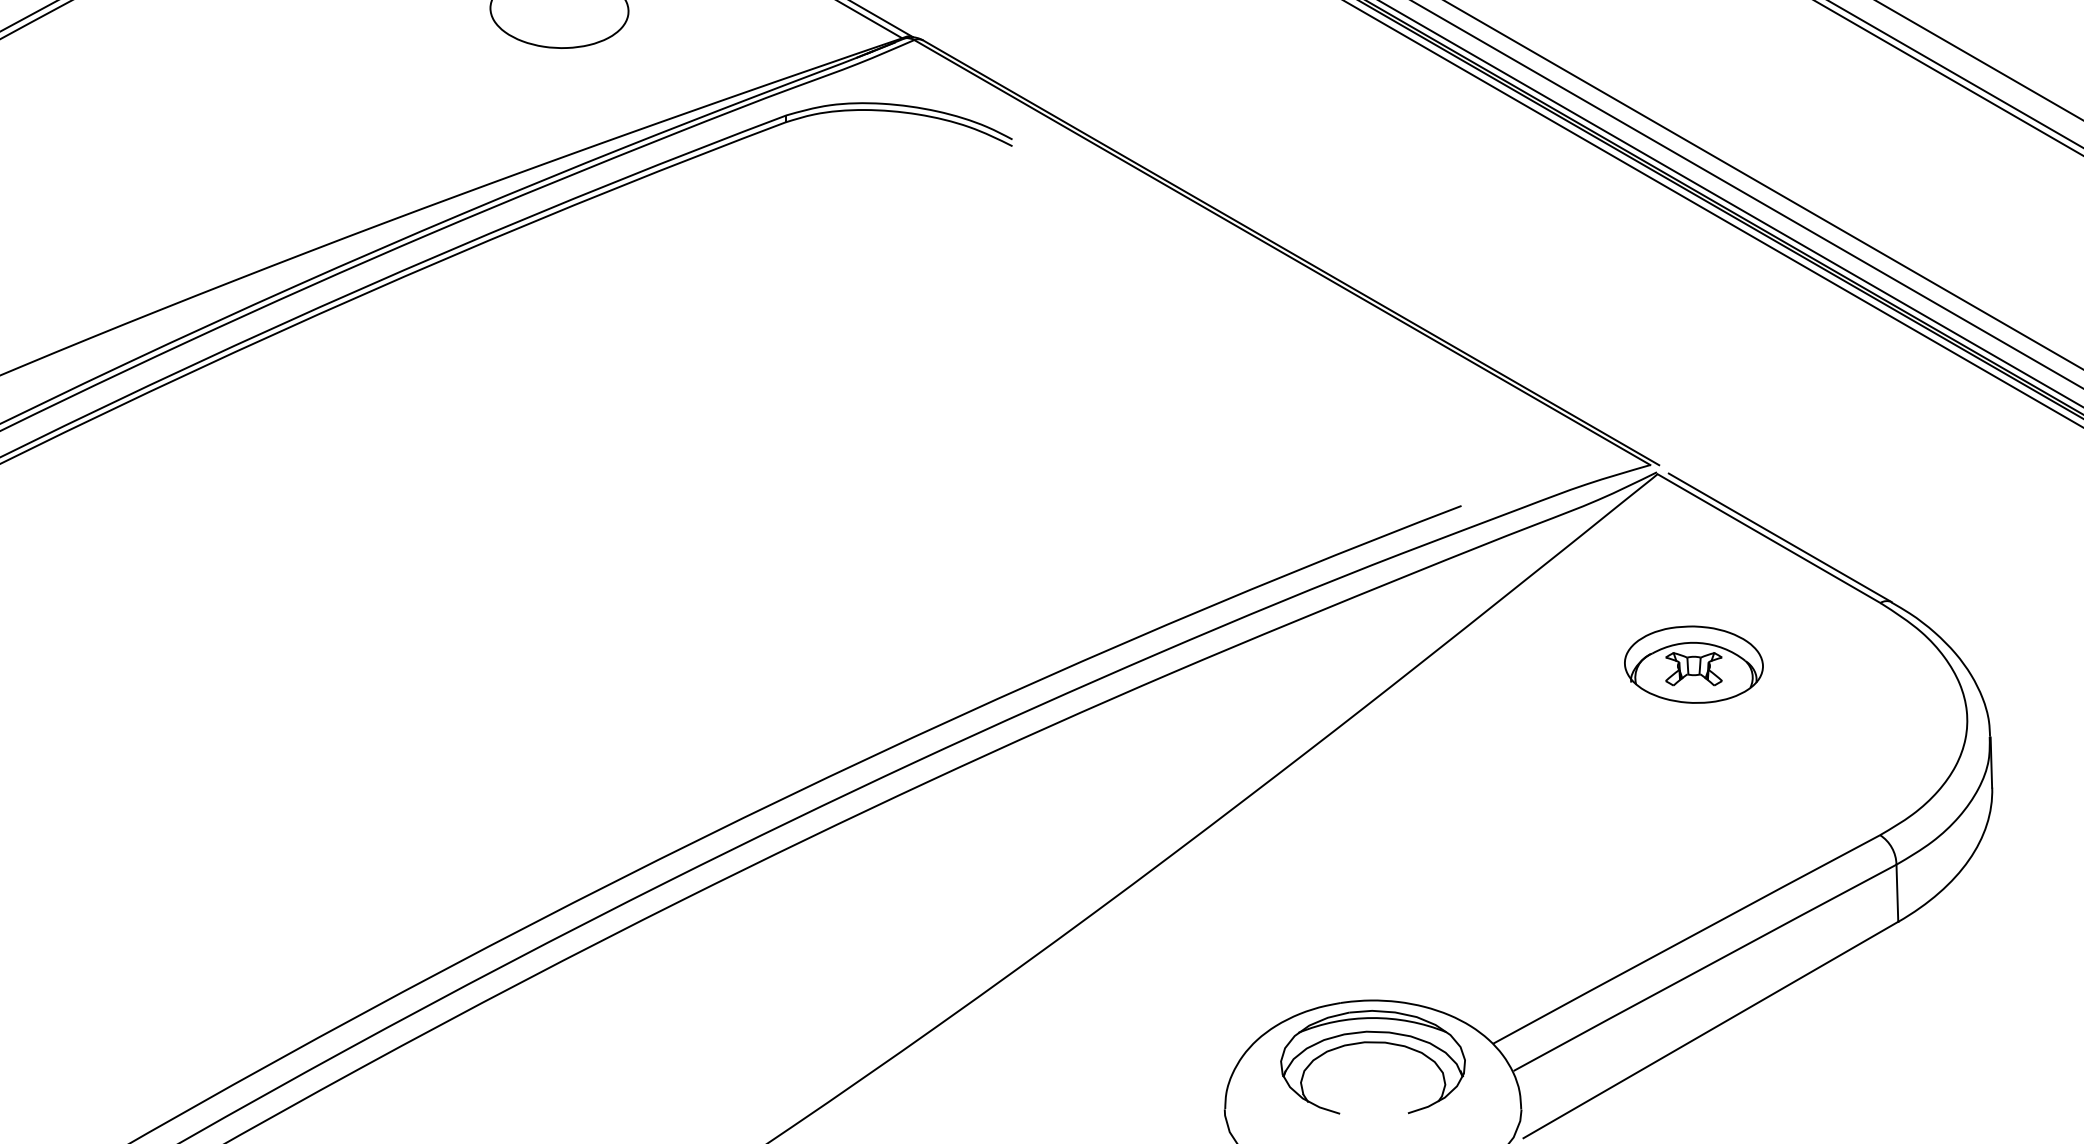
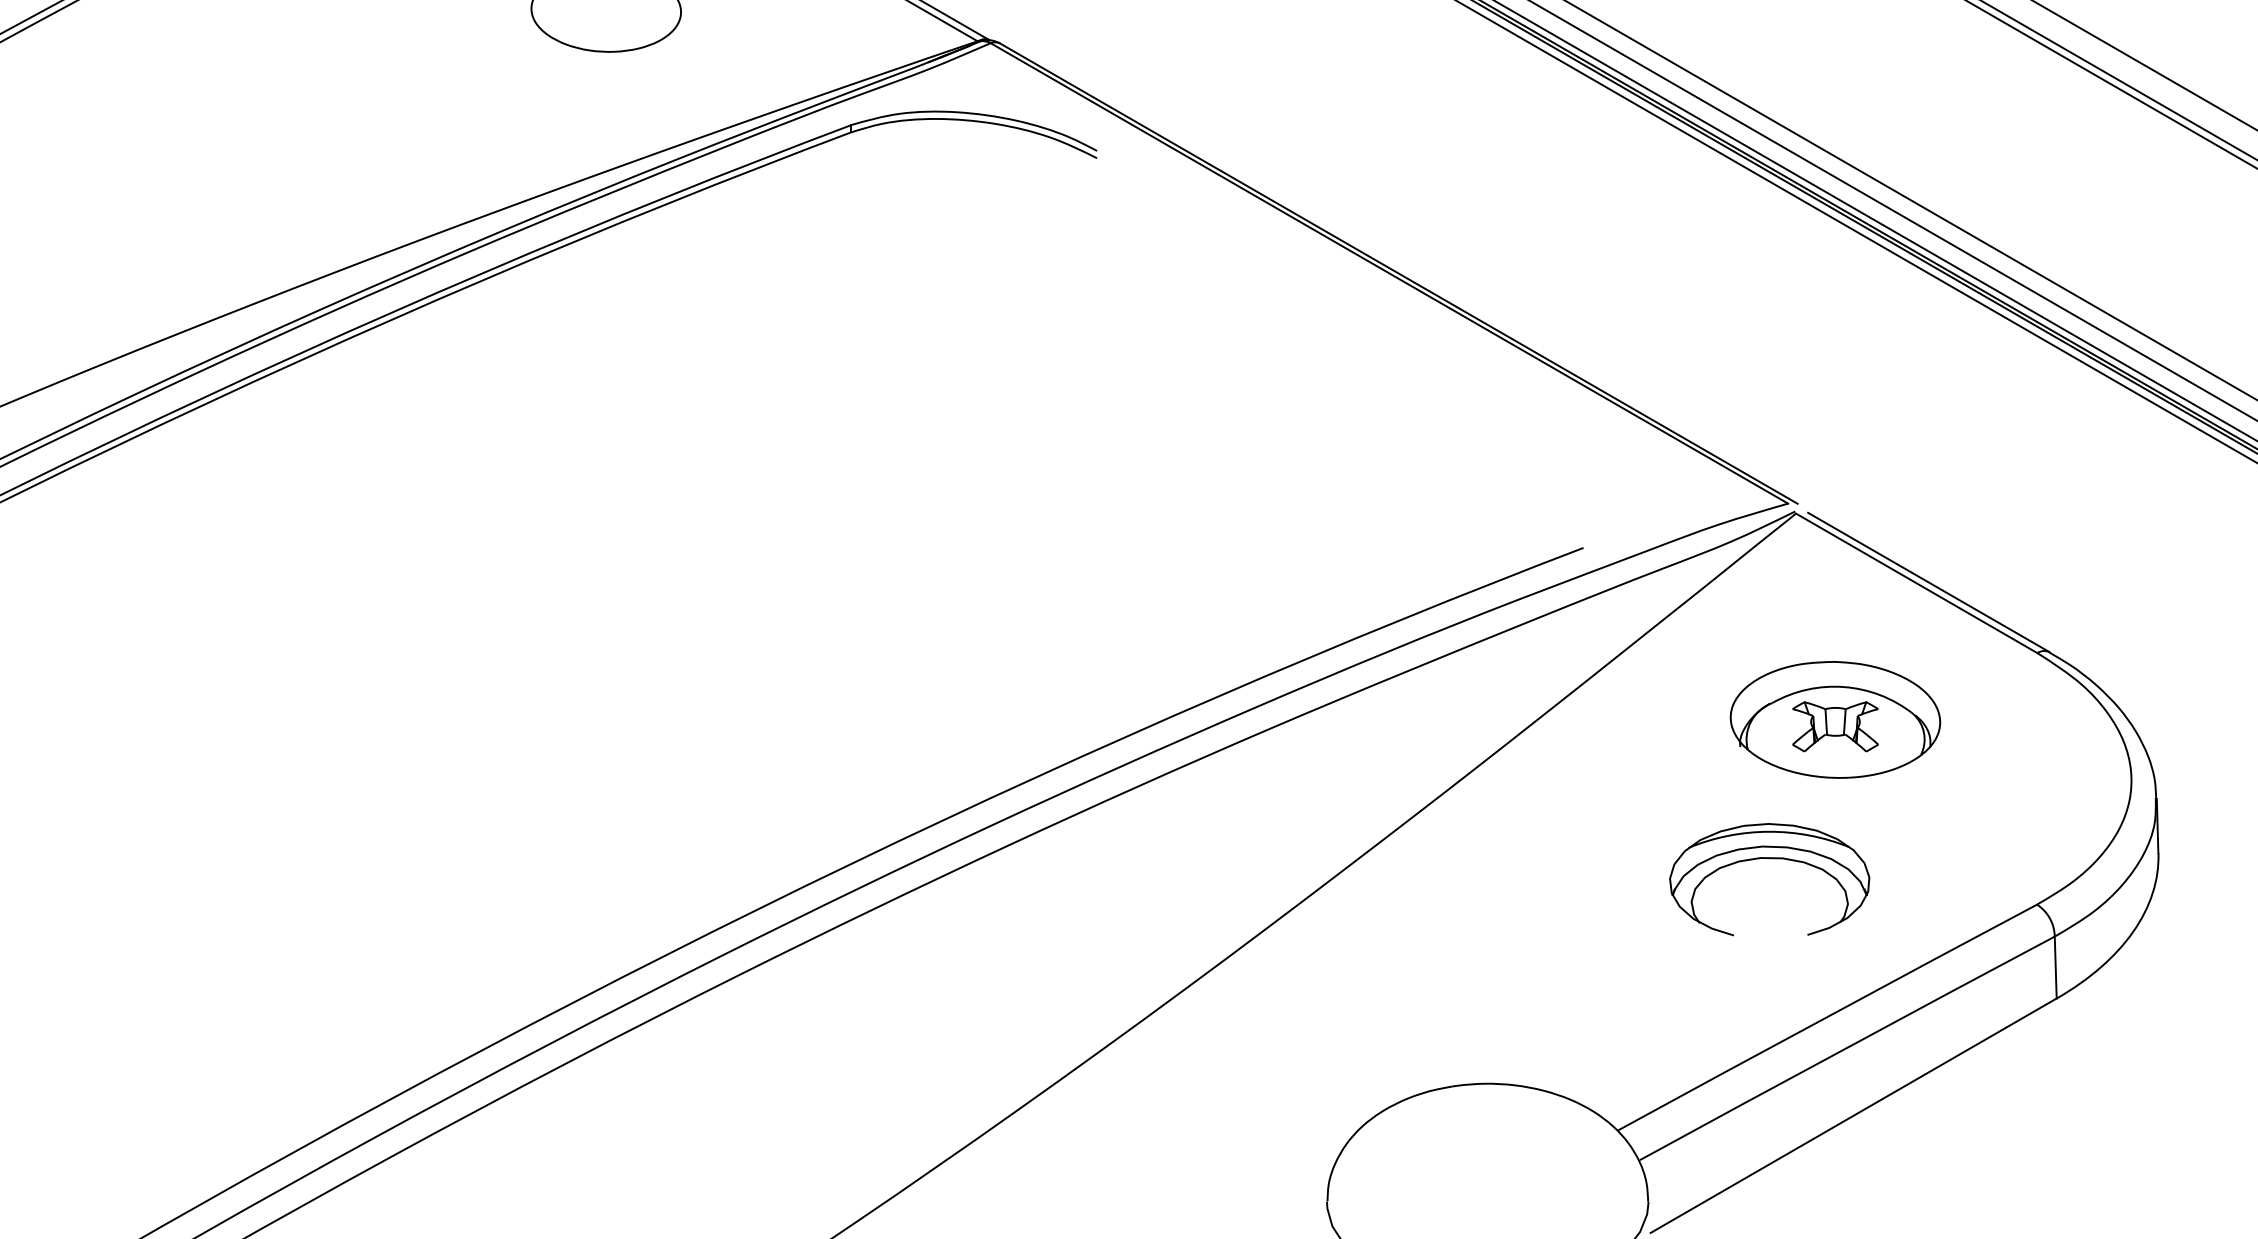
part: (1693, 664) -> (1834, 719), size x1.4
part: (1372, 1043) -> (1769, 859), moved

